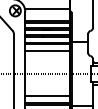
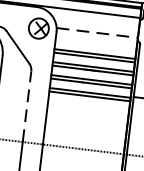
line: (47, 9) -> (97, 33), solid -> dashed
line: (47, 51) -> (88, 109), removed
line: (14, 54) -> (27, 107), solid -> dashed

